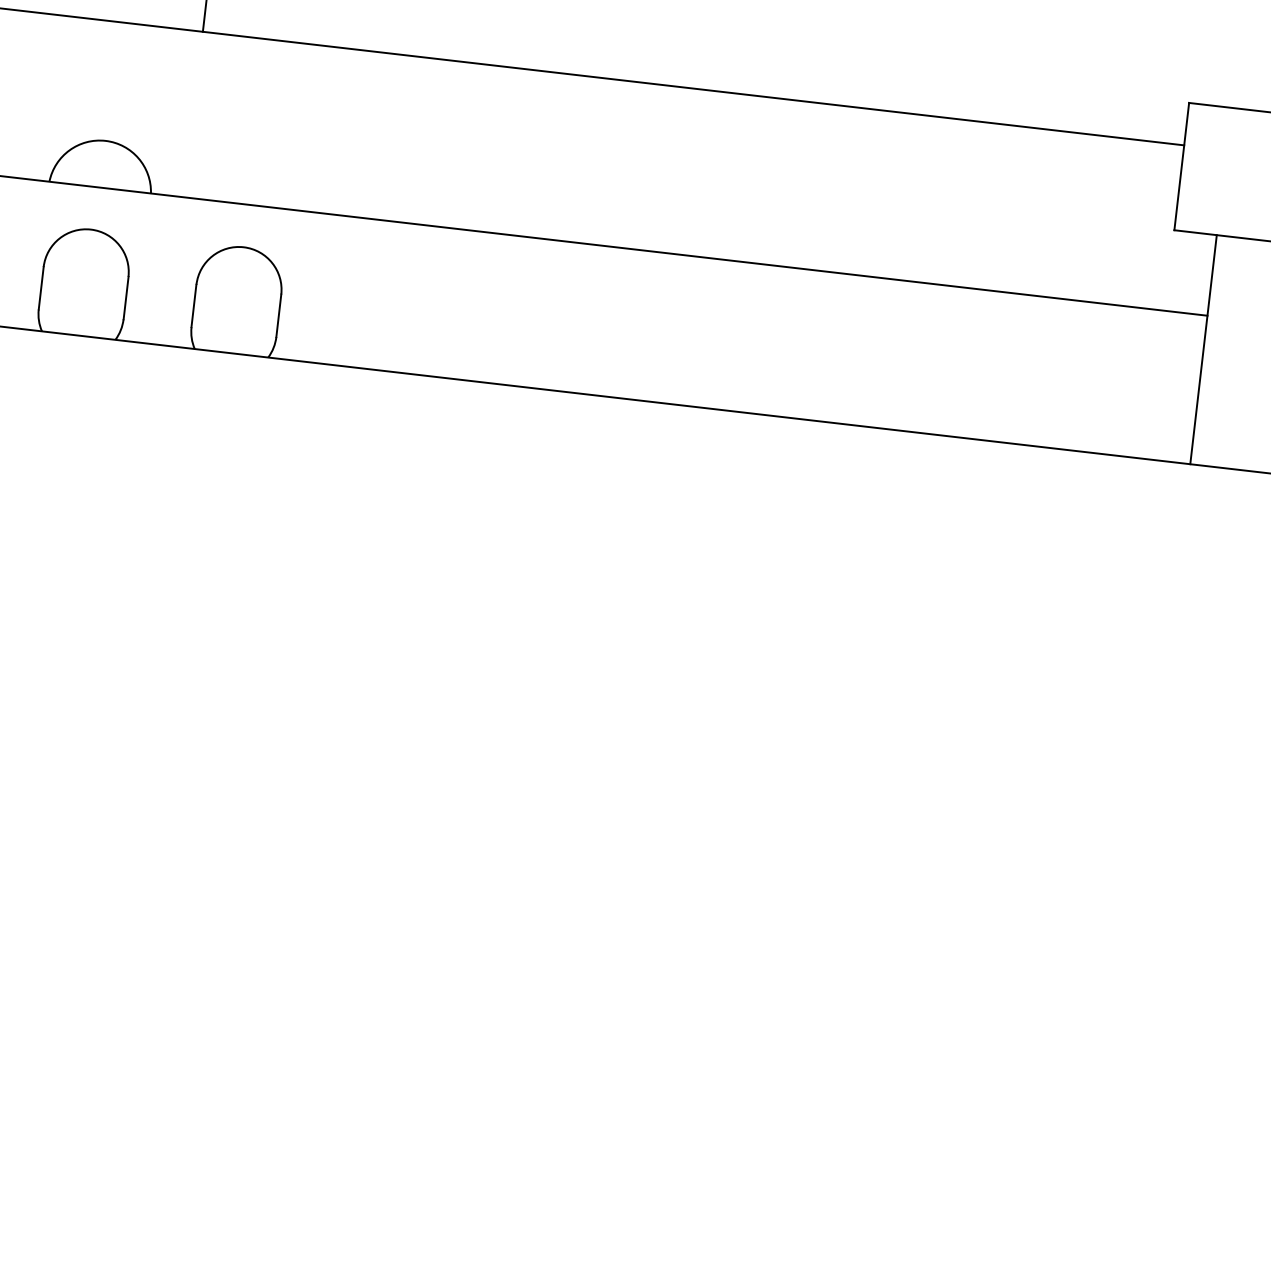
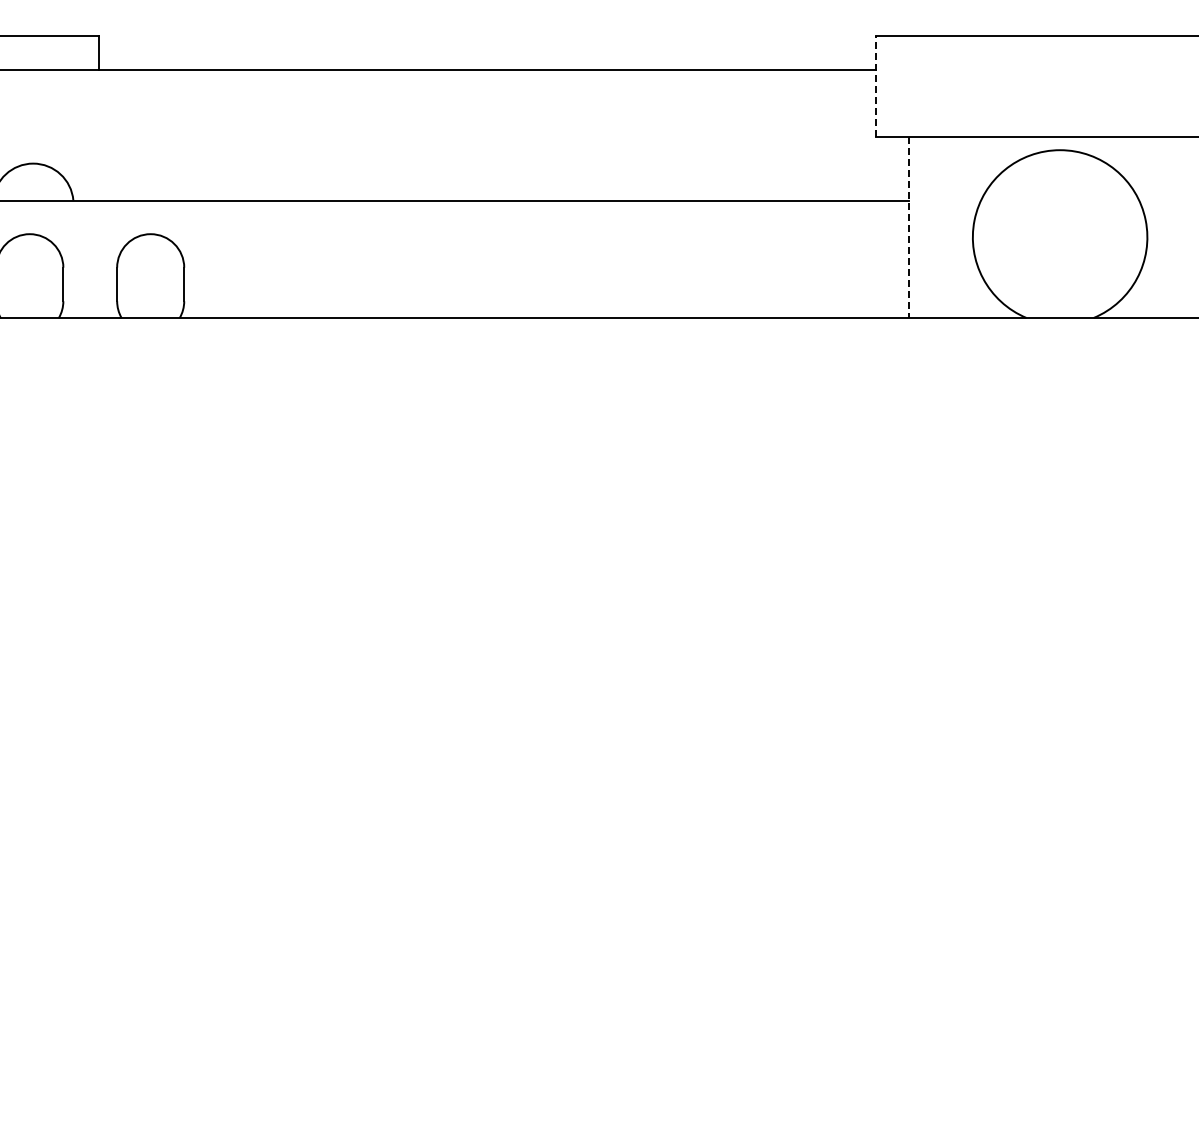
line: (1181, 165) -> (875, 85), solid -> dashed
line: (1204, 349) -> (909, 227), solid -> dashed

